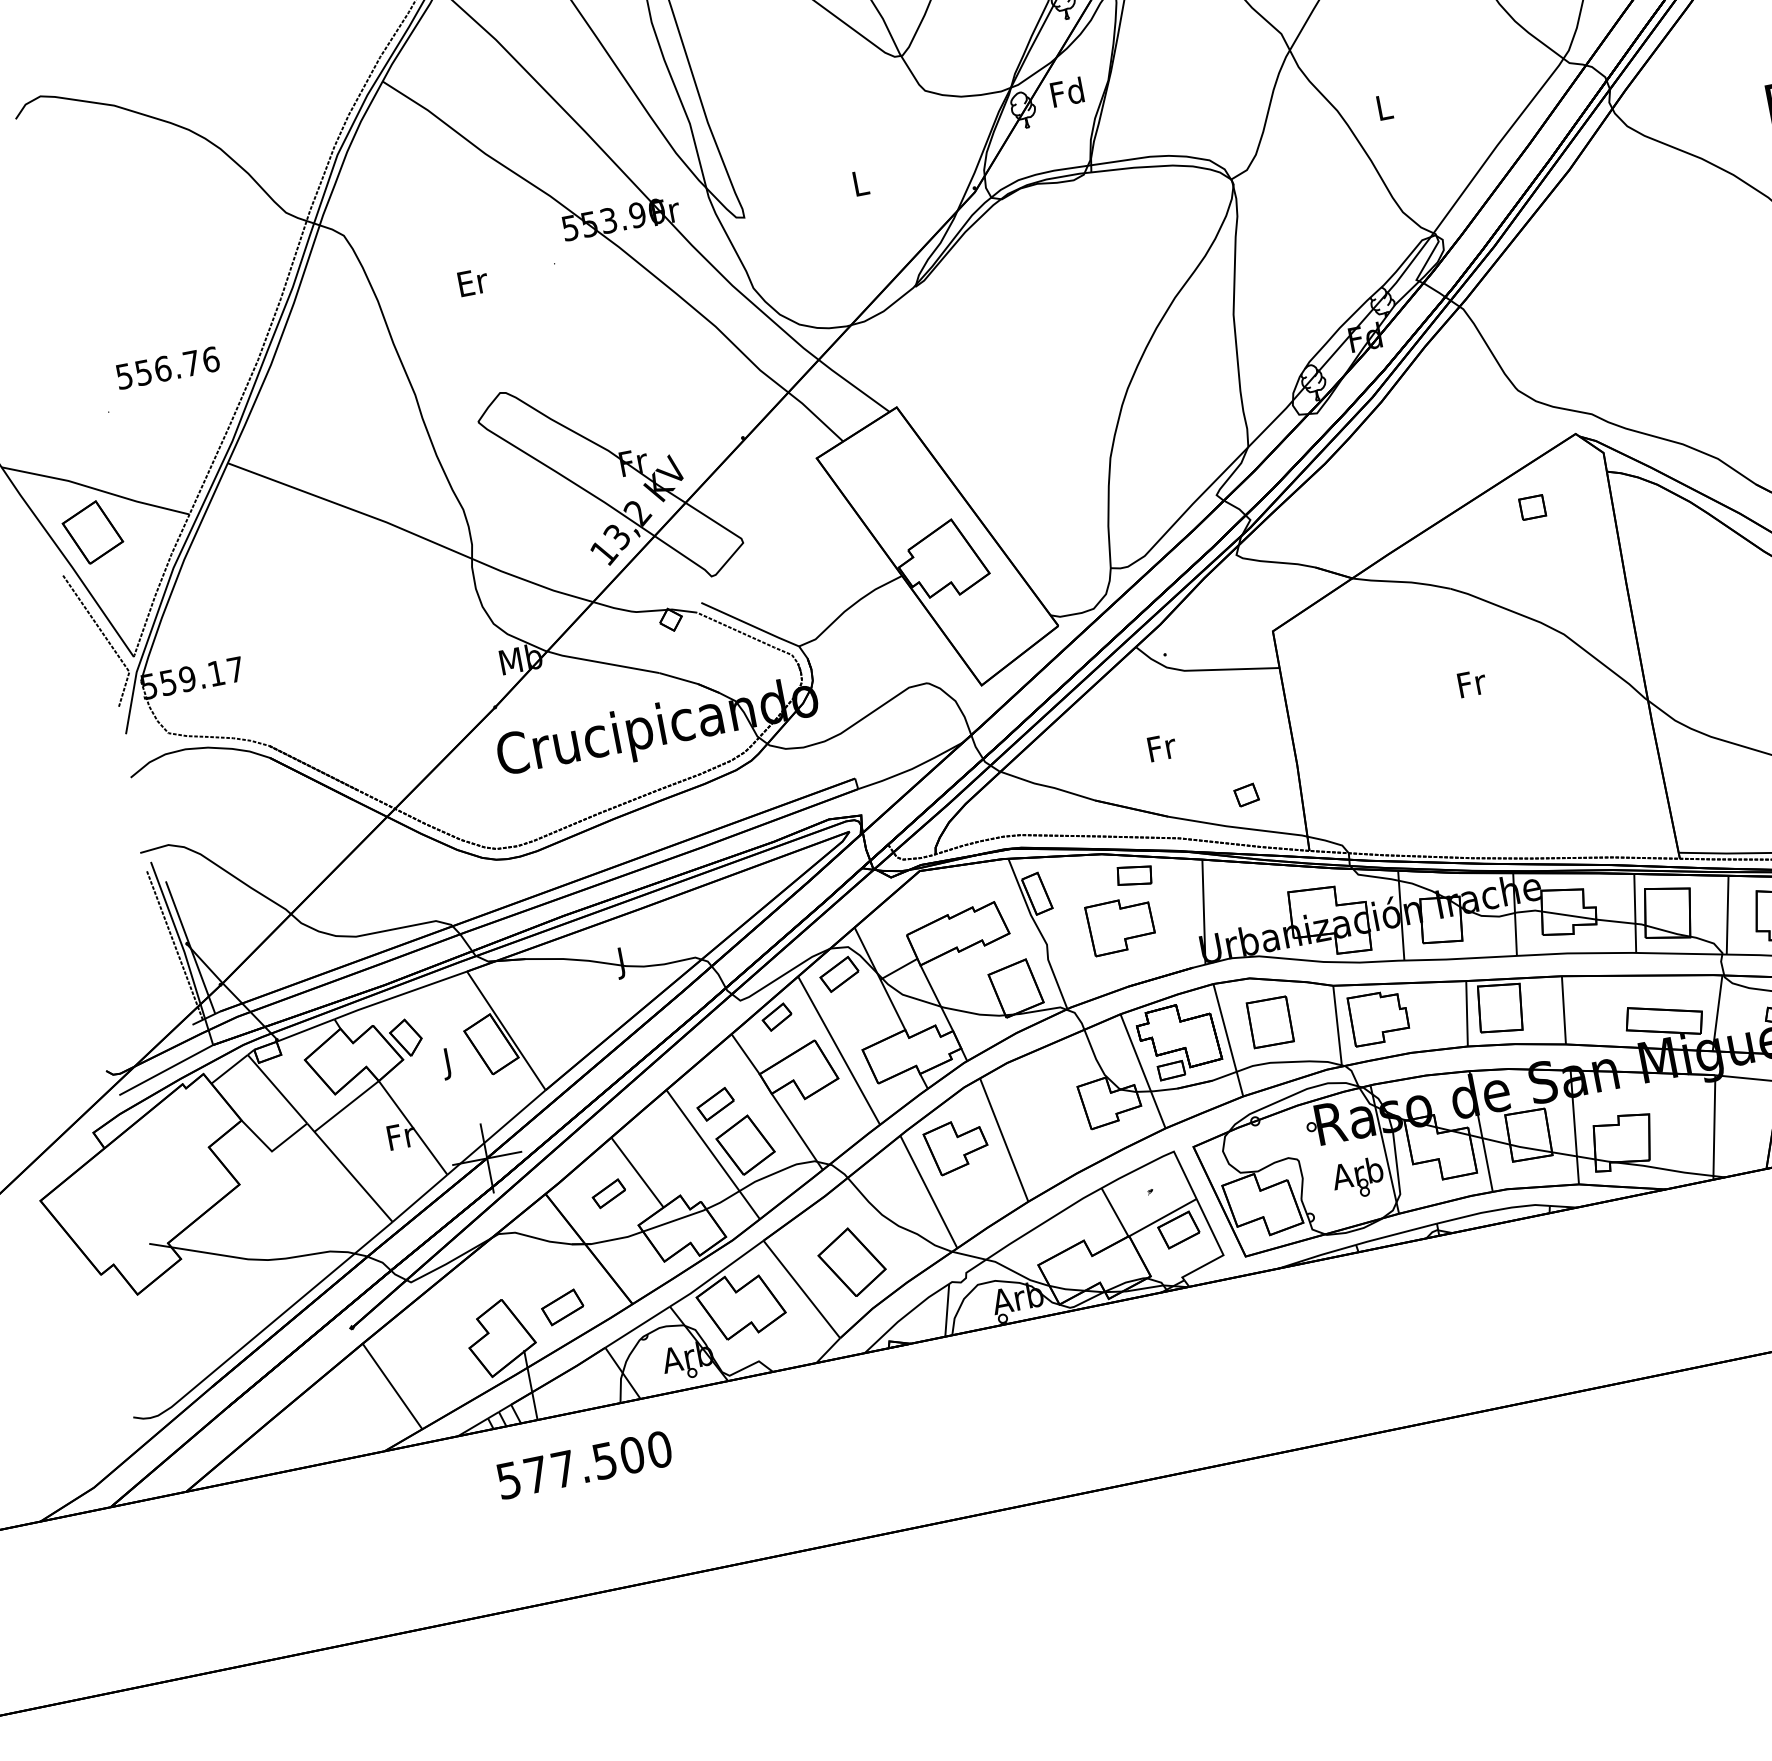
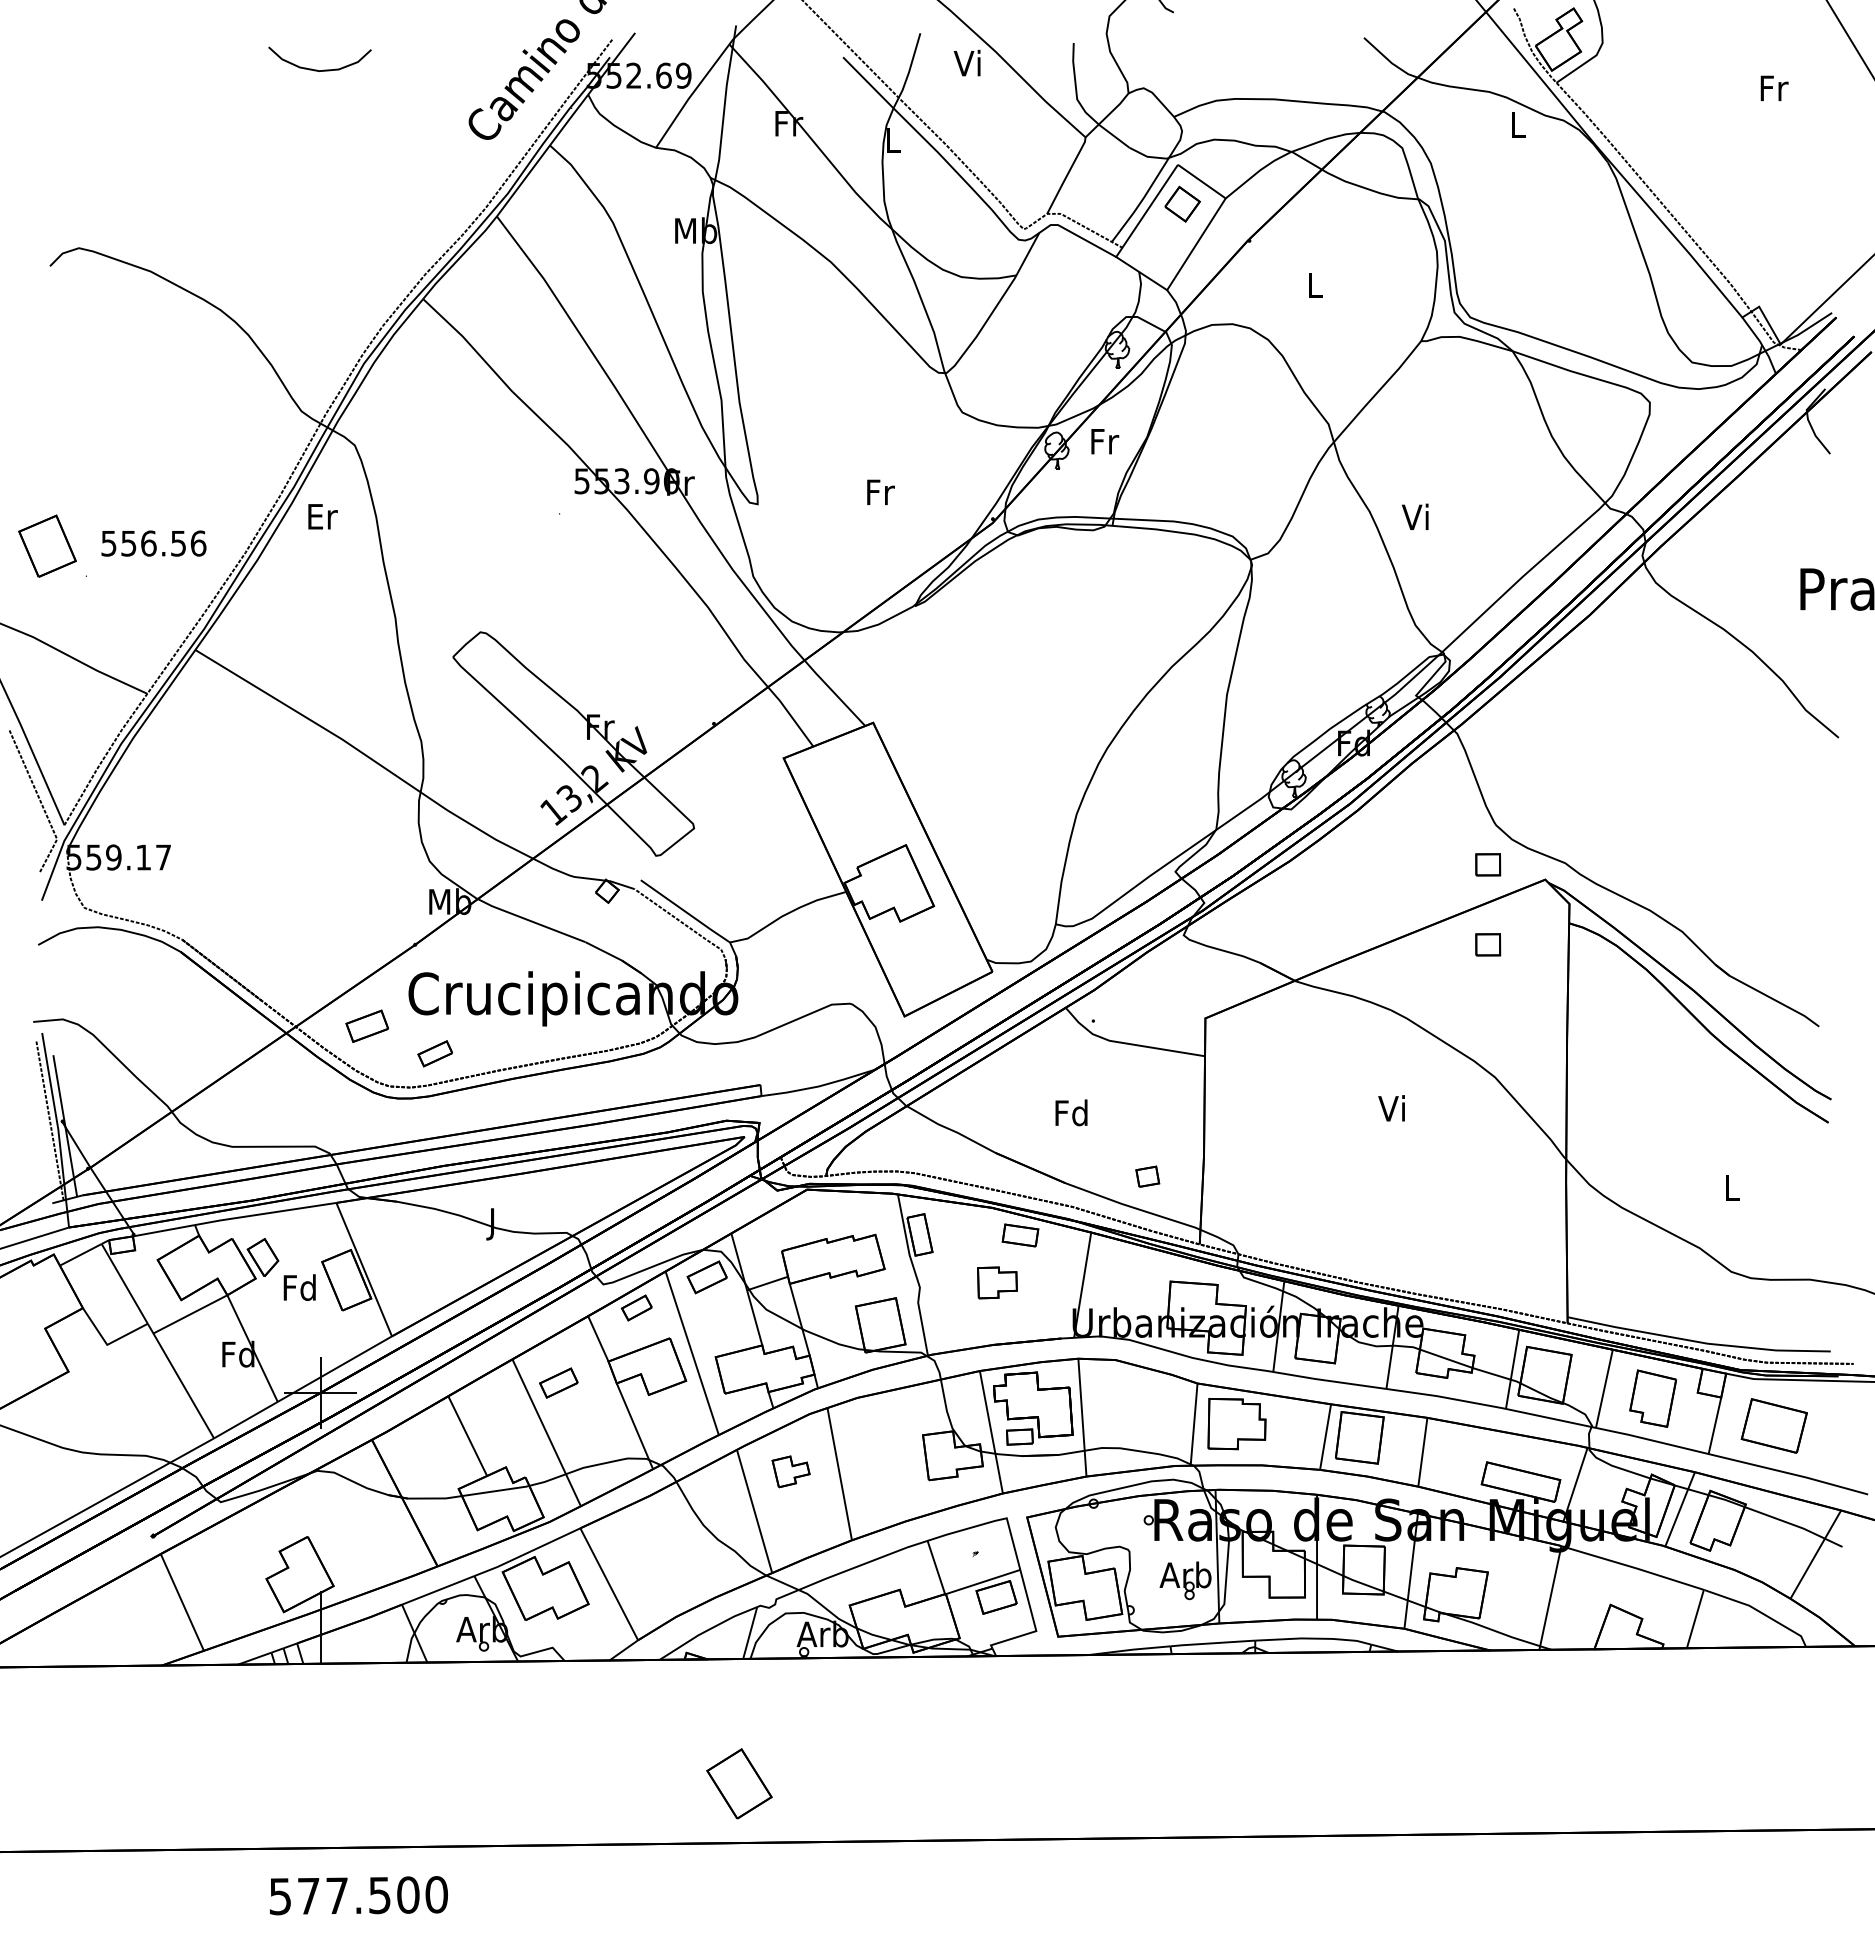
text: (1066, 92) -> (1103, 441), Fd -> Fr
text: (1382, 106) -> (1415, 516), L -> Vi
text: (860, 183) -> (880, 492), L -> Fr
text: (472, 282) -> (322, 516), moved
text: (191, 363) -> (178, 543), 556.76 -> 556.56
part: (1517, 429) -> (1488, 864), added
part: (92, 531) -> (47, 545), moved
text: (1471, 683) -> (1393, 1108), Fr -> Vi
text: (1160, 747) -> (1071, 1112), Fr -> Fd
part: (1121, 925) -> (997, 1282), size x0.6
part: (1270, 1022) -> (1127, 1407), removed
text: (447, 1063) -> (299, 1290), J -> Fd
text: (400, 1135) -> (238, 1353), Fr -> Fd
part: (745, 1145) -> (580, 1429), removed
part: (956, 1146) -> (790, 1471), size x0.6
part: (609, 1193) -> (435, 1053), moved
part: (851, 1261) -> (739, 1783), moved
part: (561, 1306) -> (366, 1025), moved
text: (584, 1464) -> (358, 1895), moved

